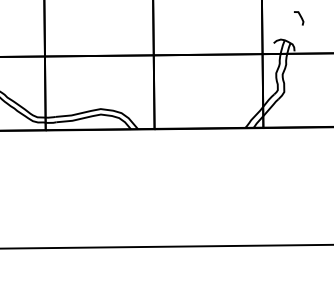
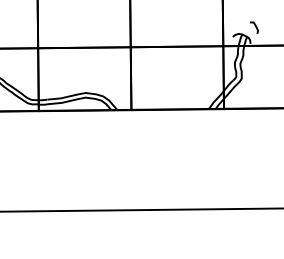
curve: (300, 18) -> (255, 27), moved

